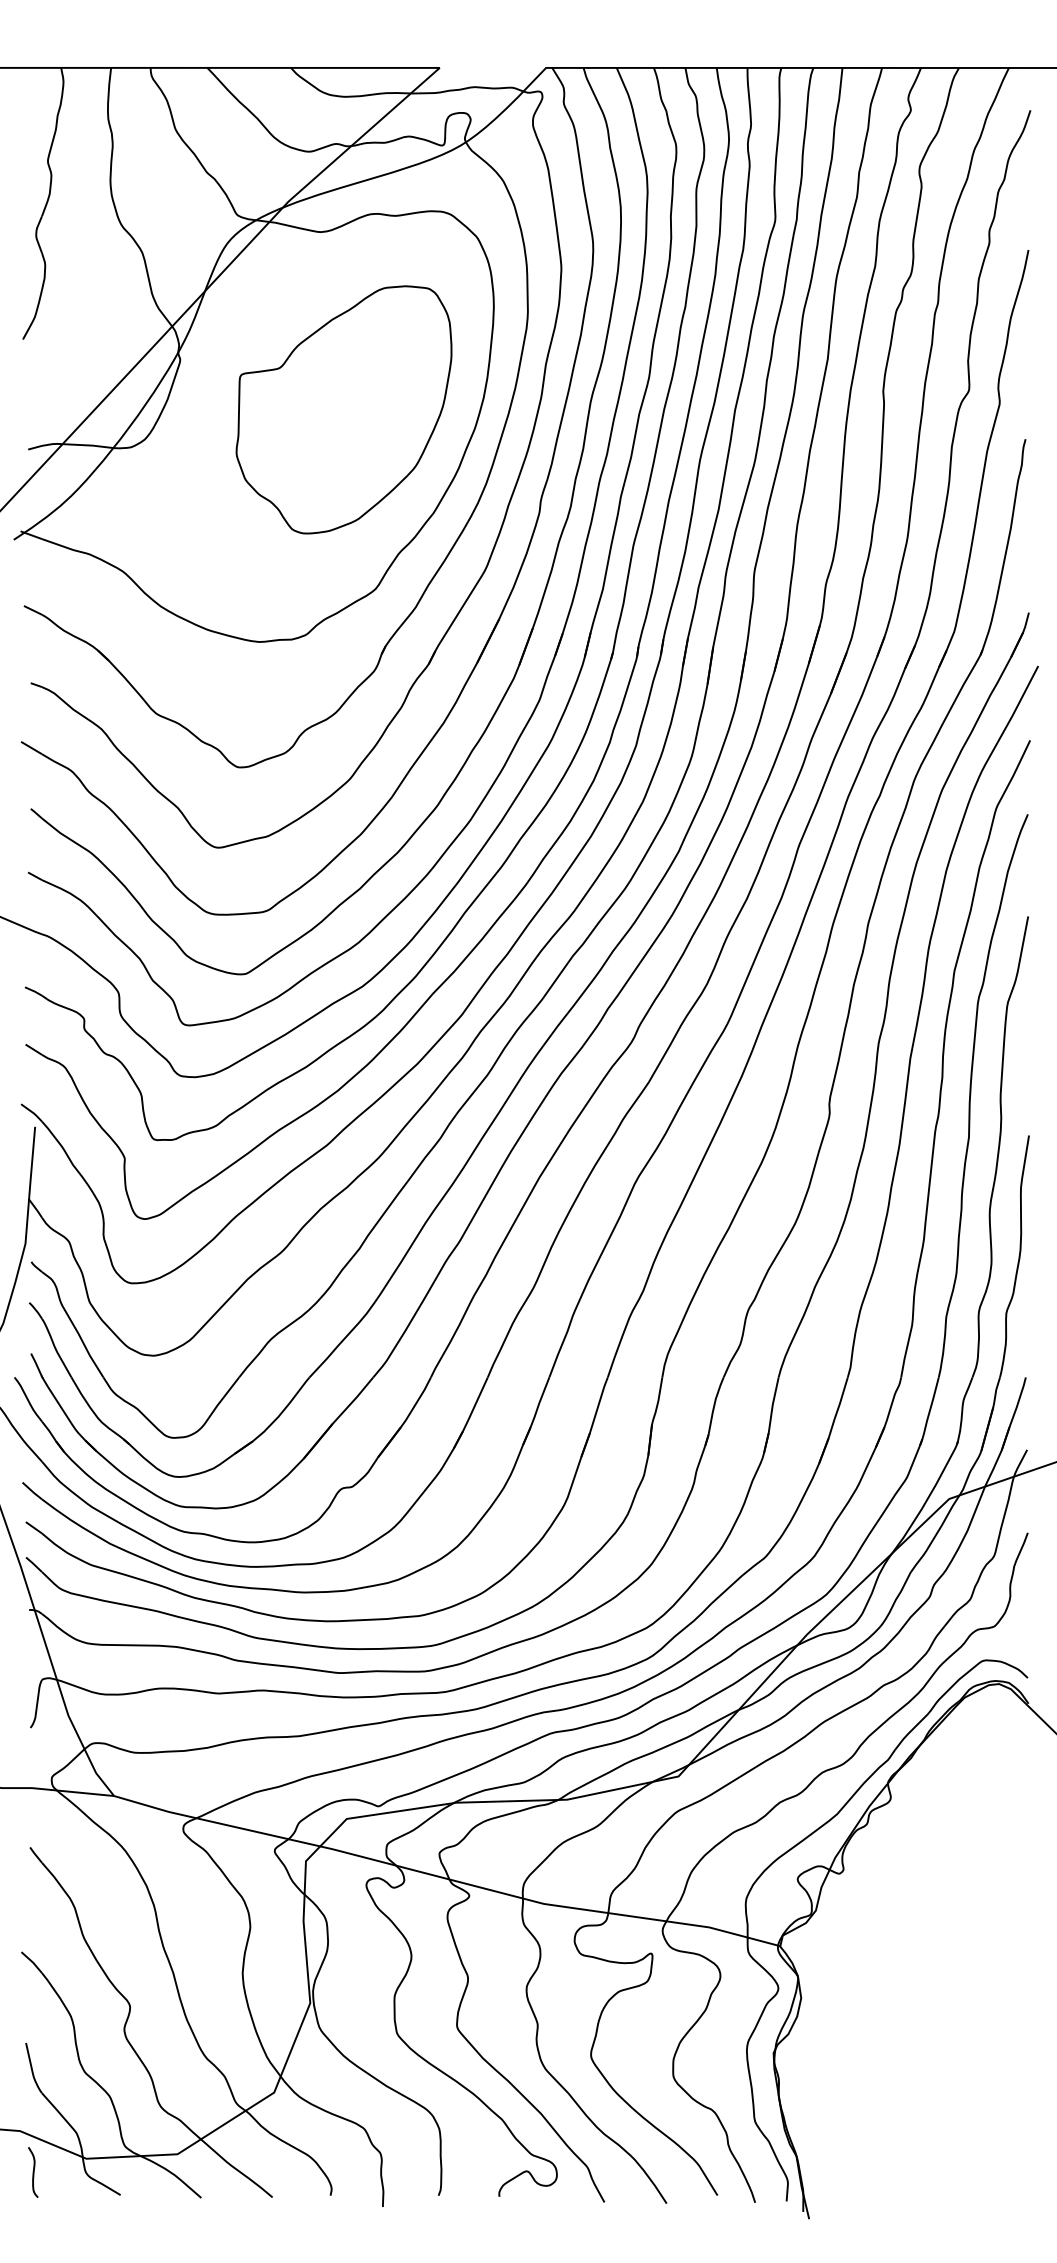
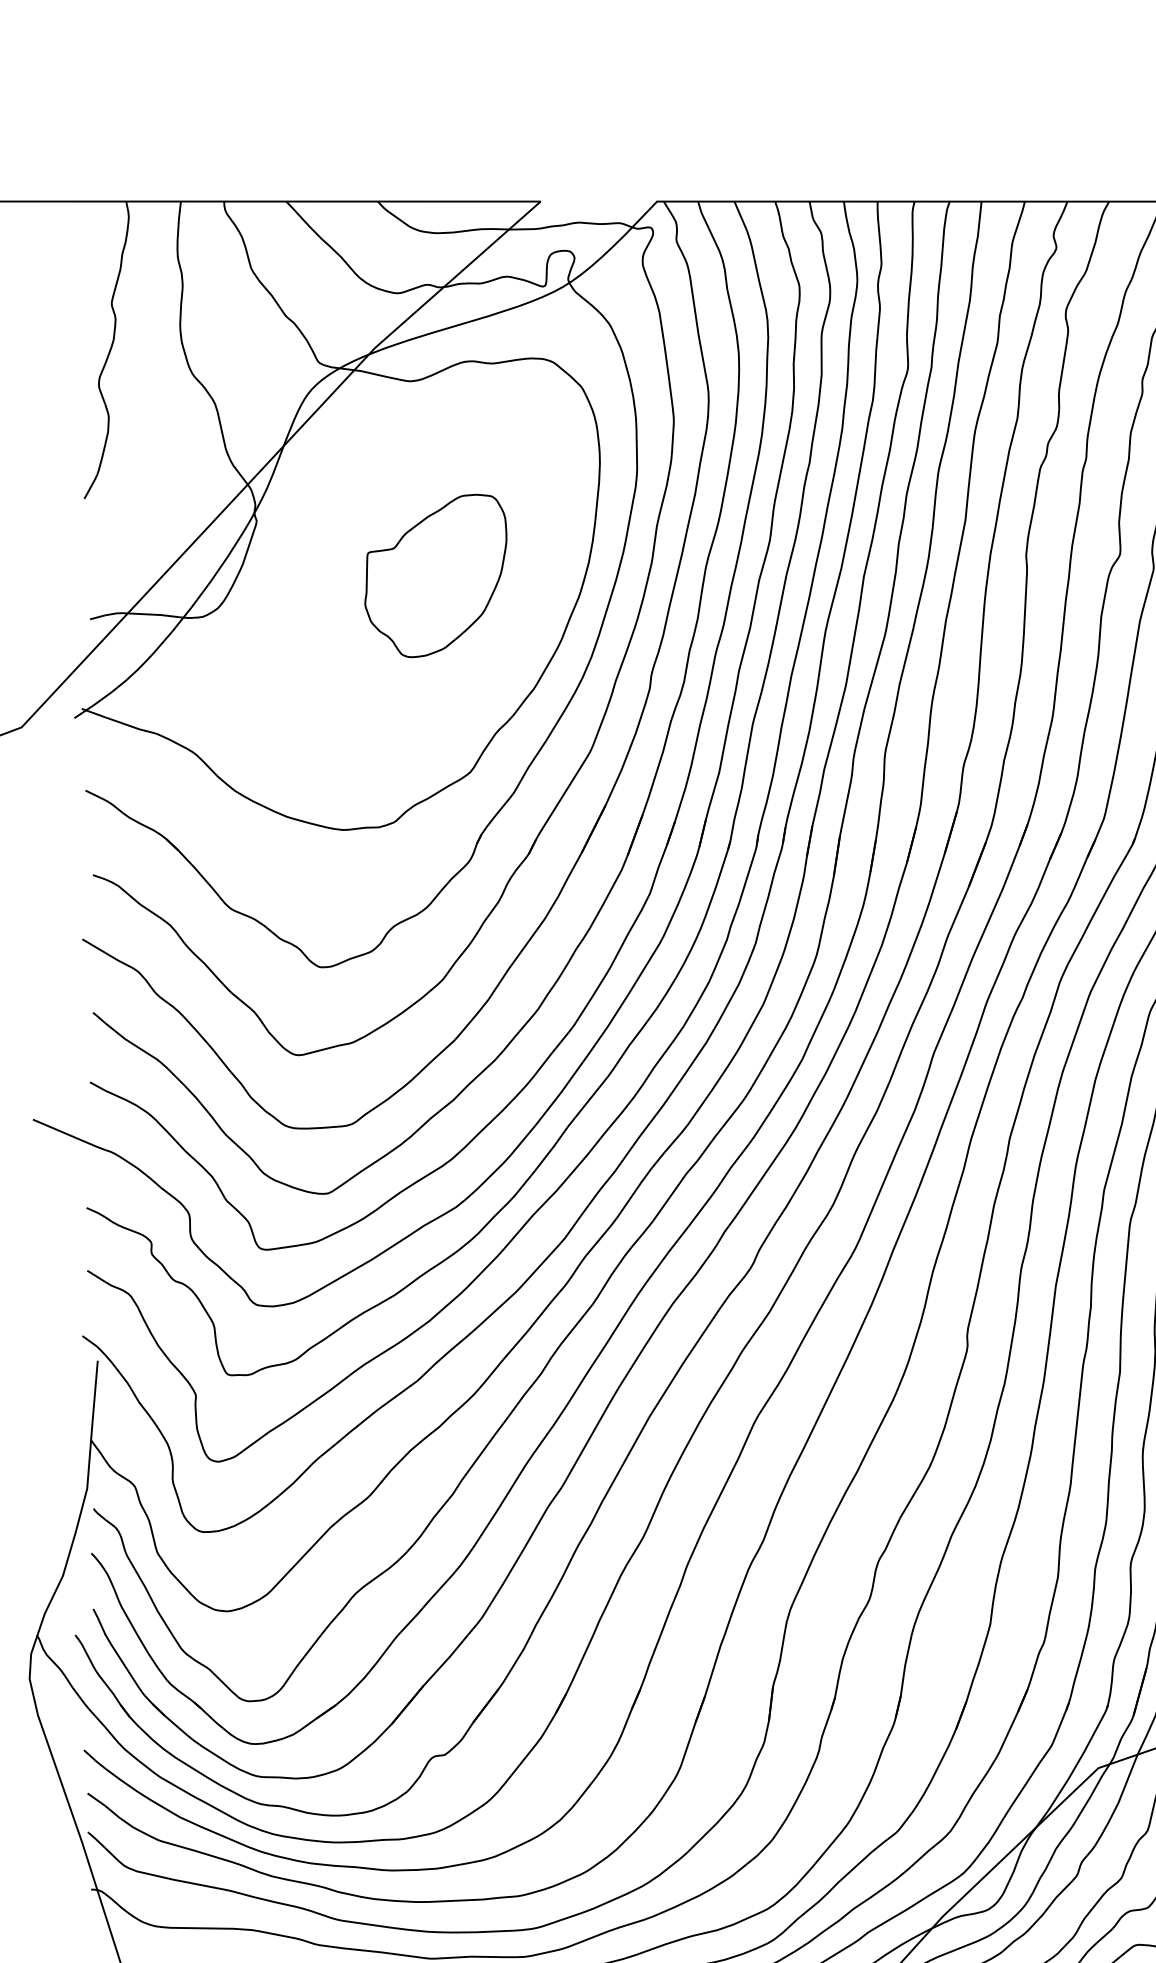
part: (343, 409) -> (435, 575), size x0.6

